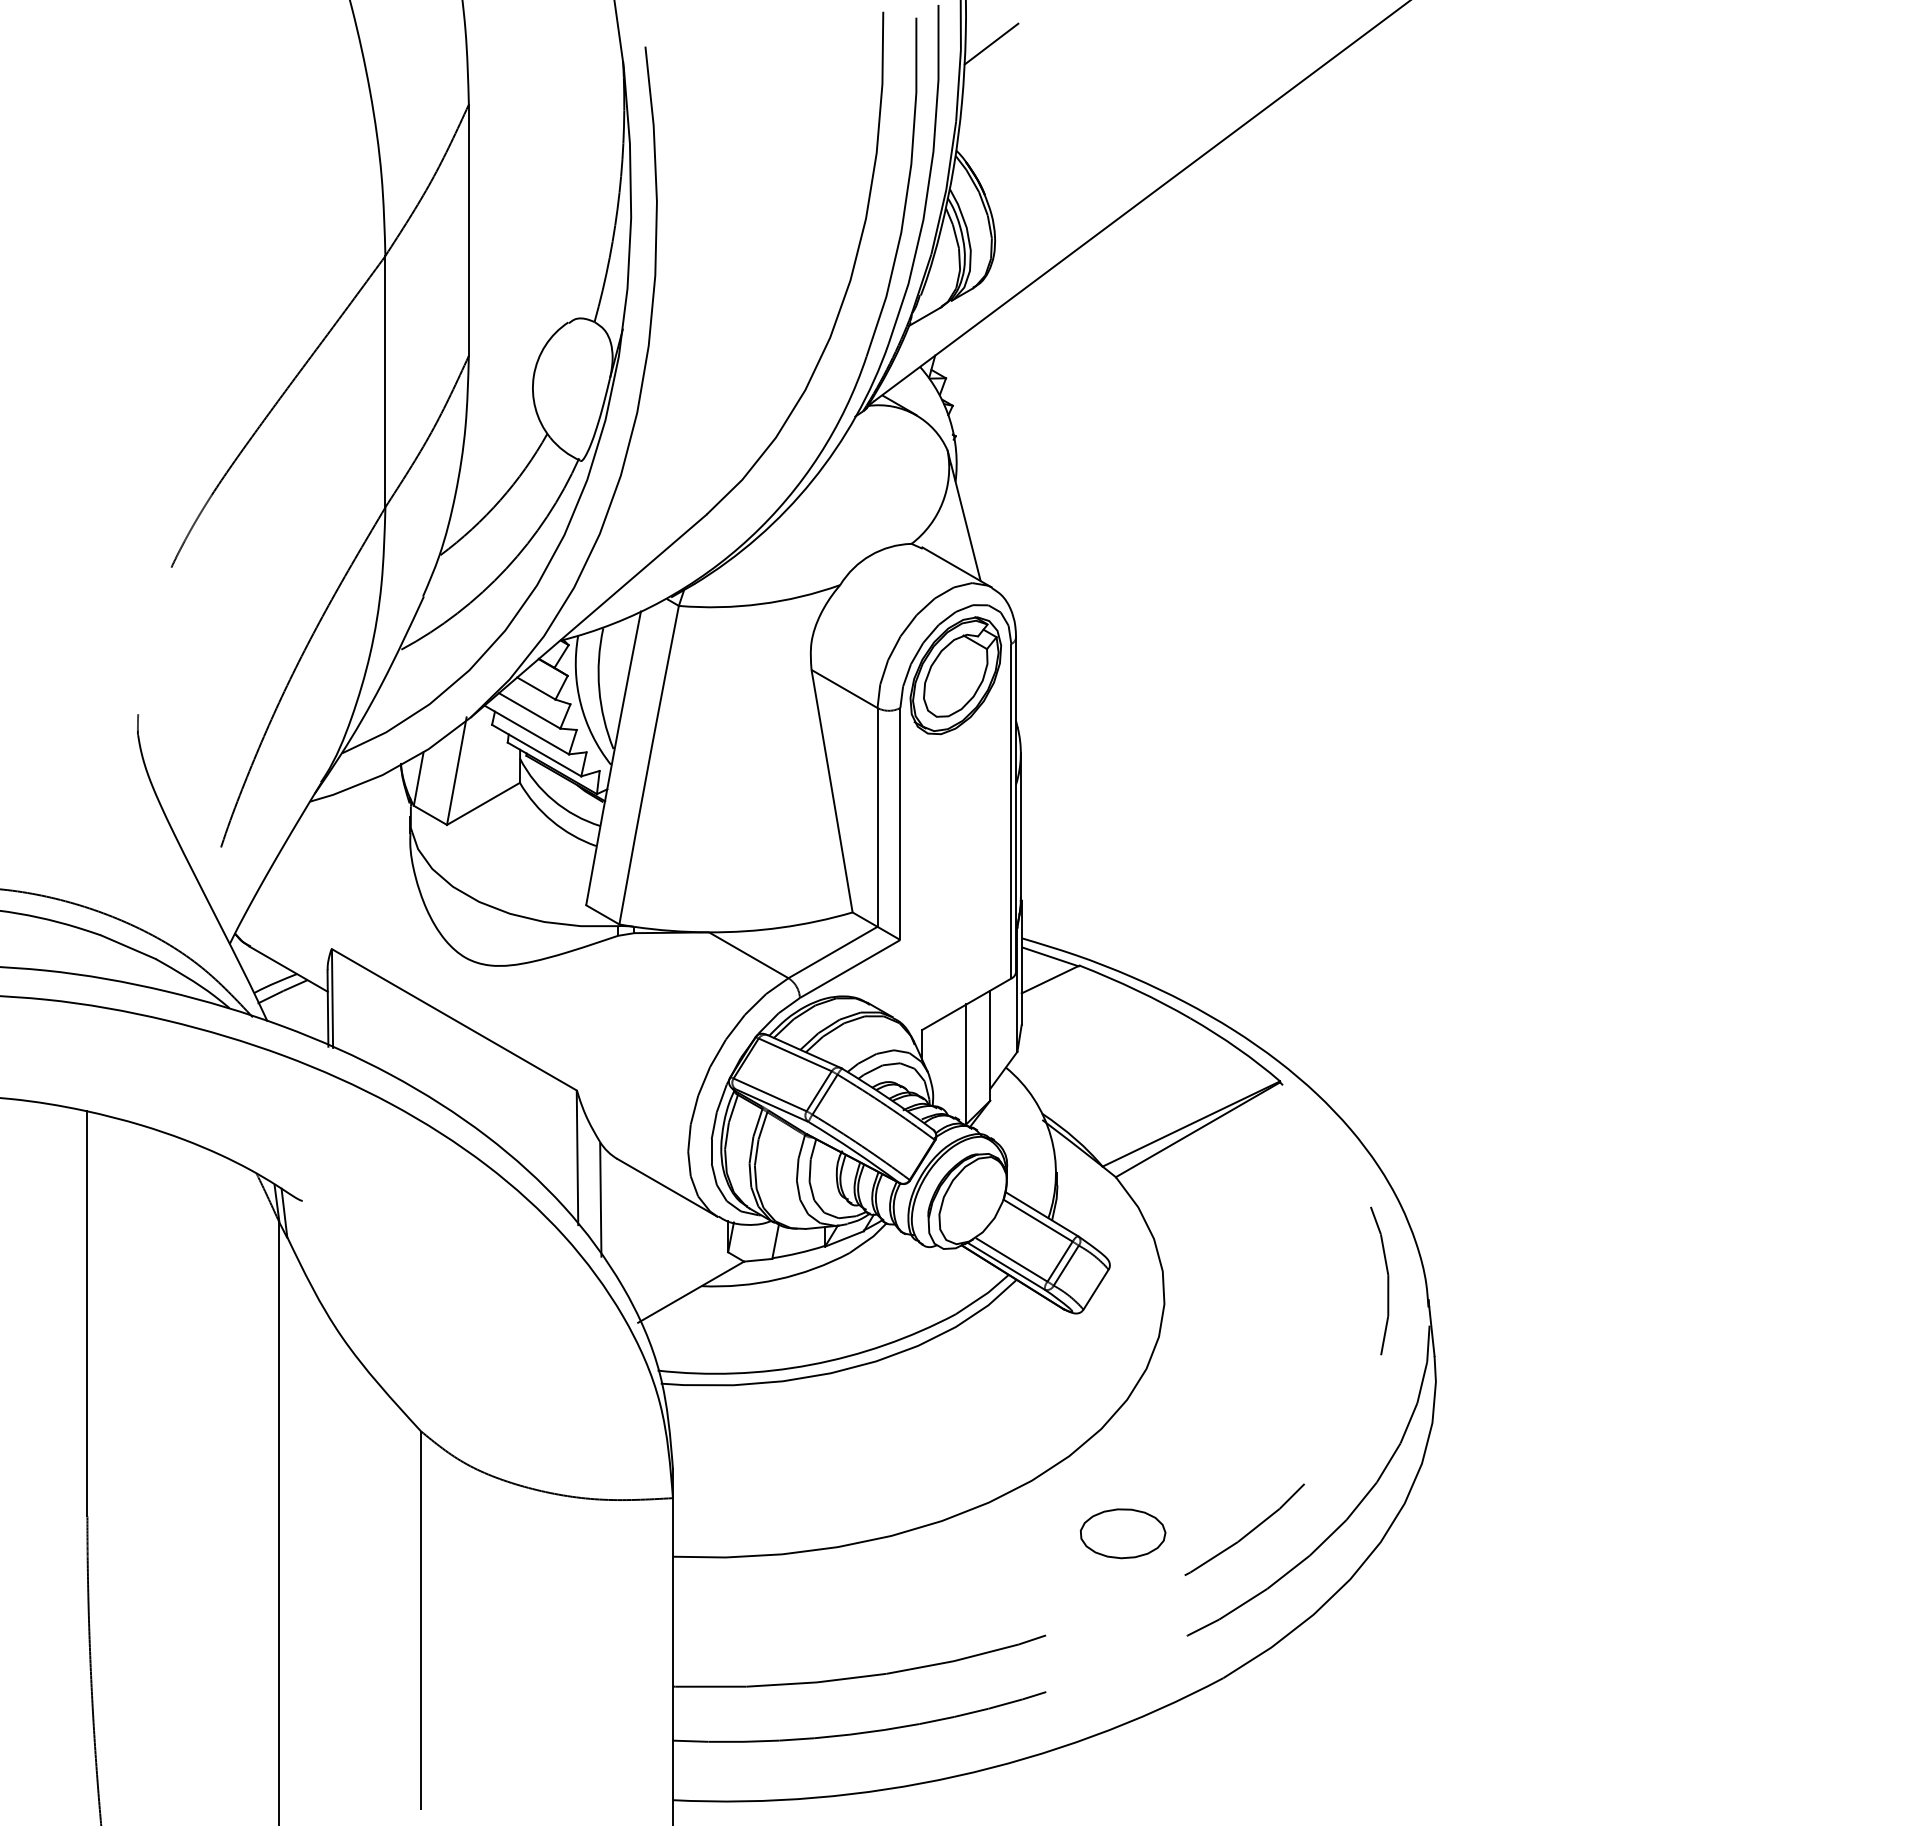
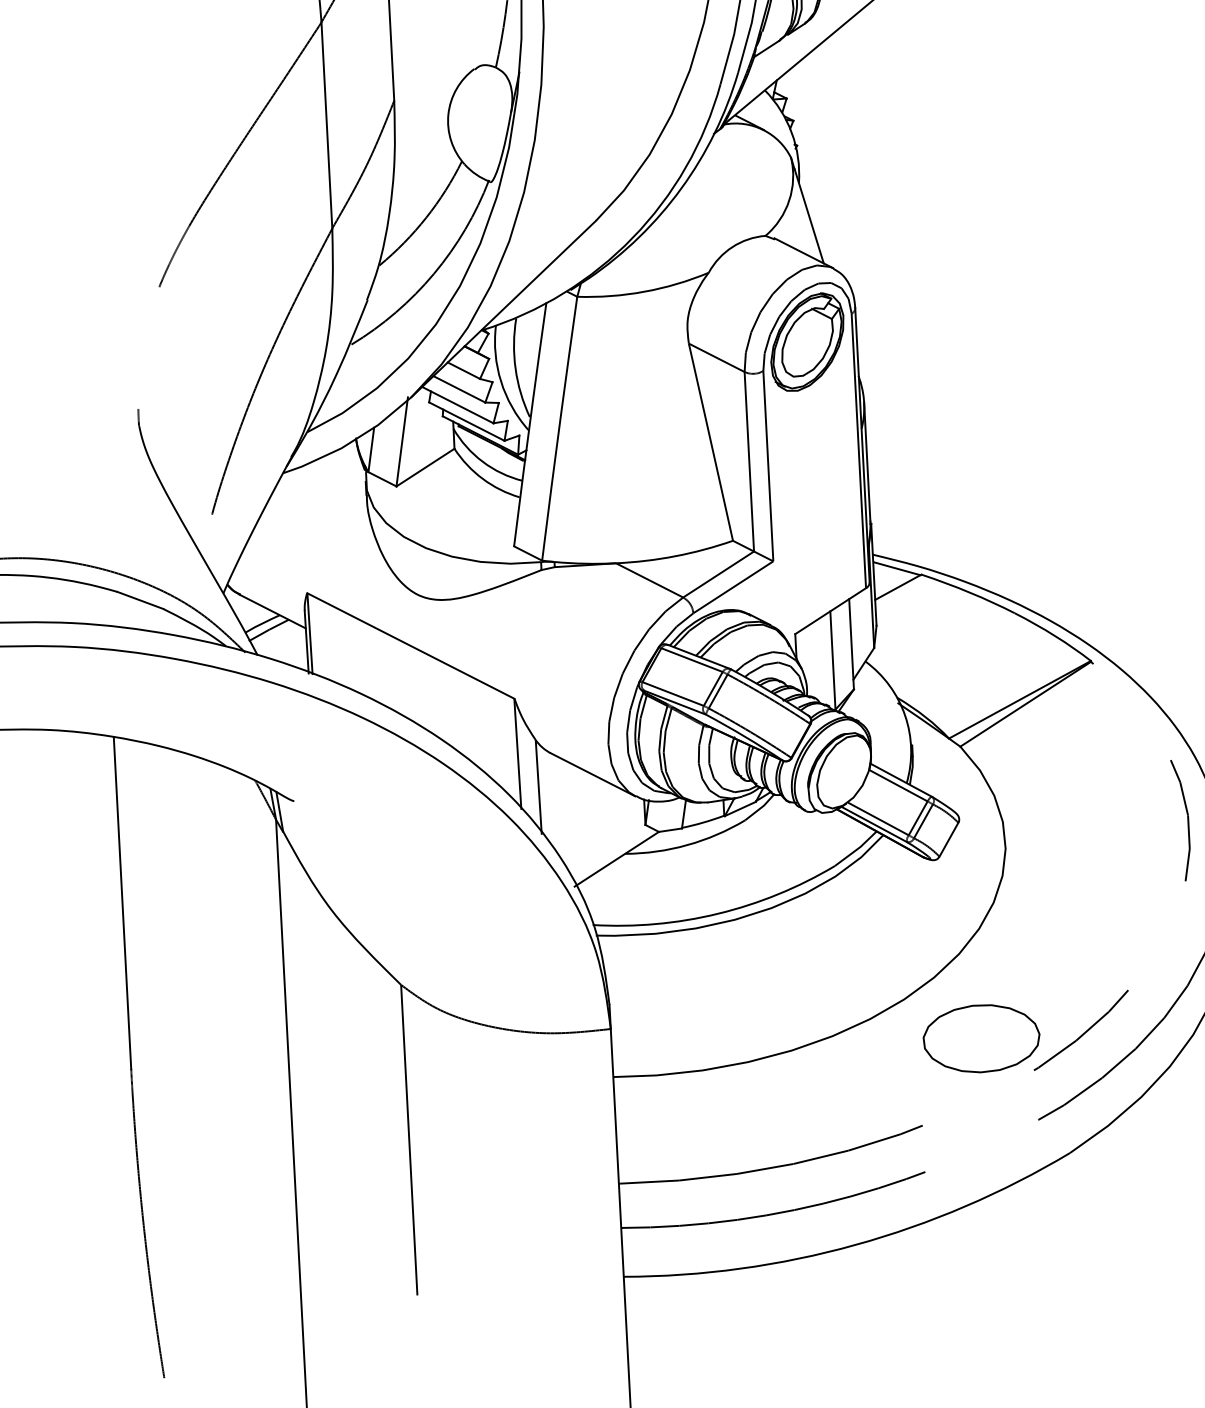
part: (1122, 1533) -> (981, 1038), size x1.67

